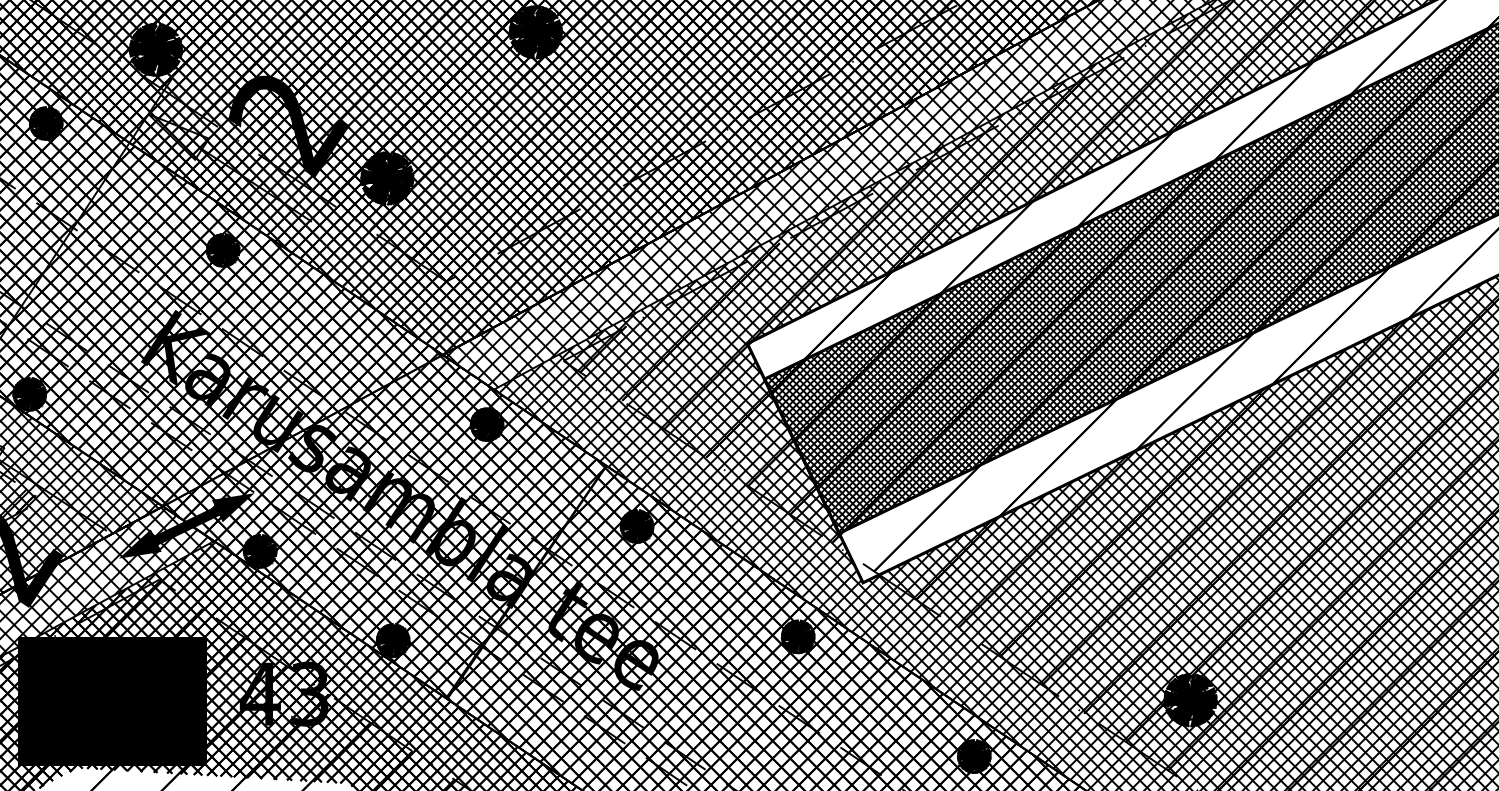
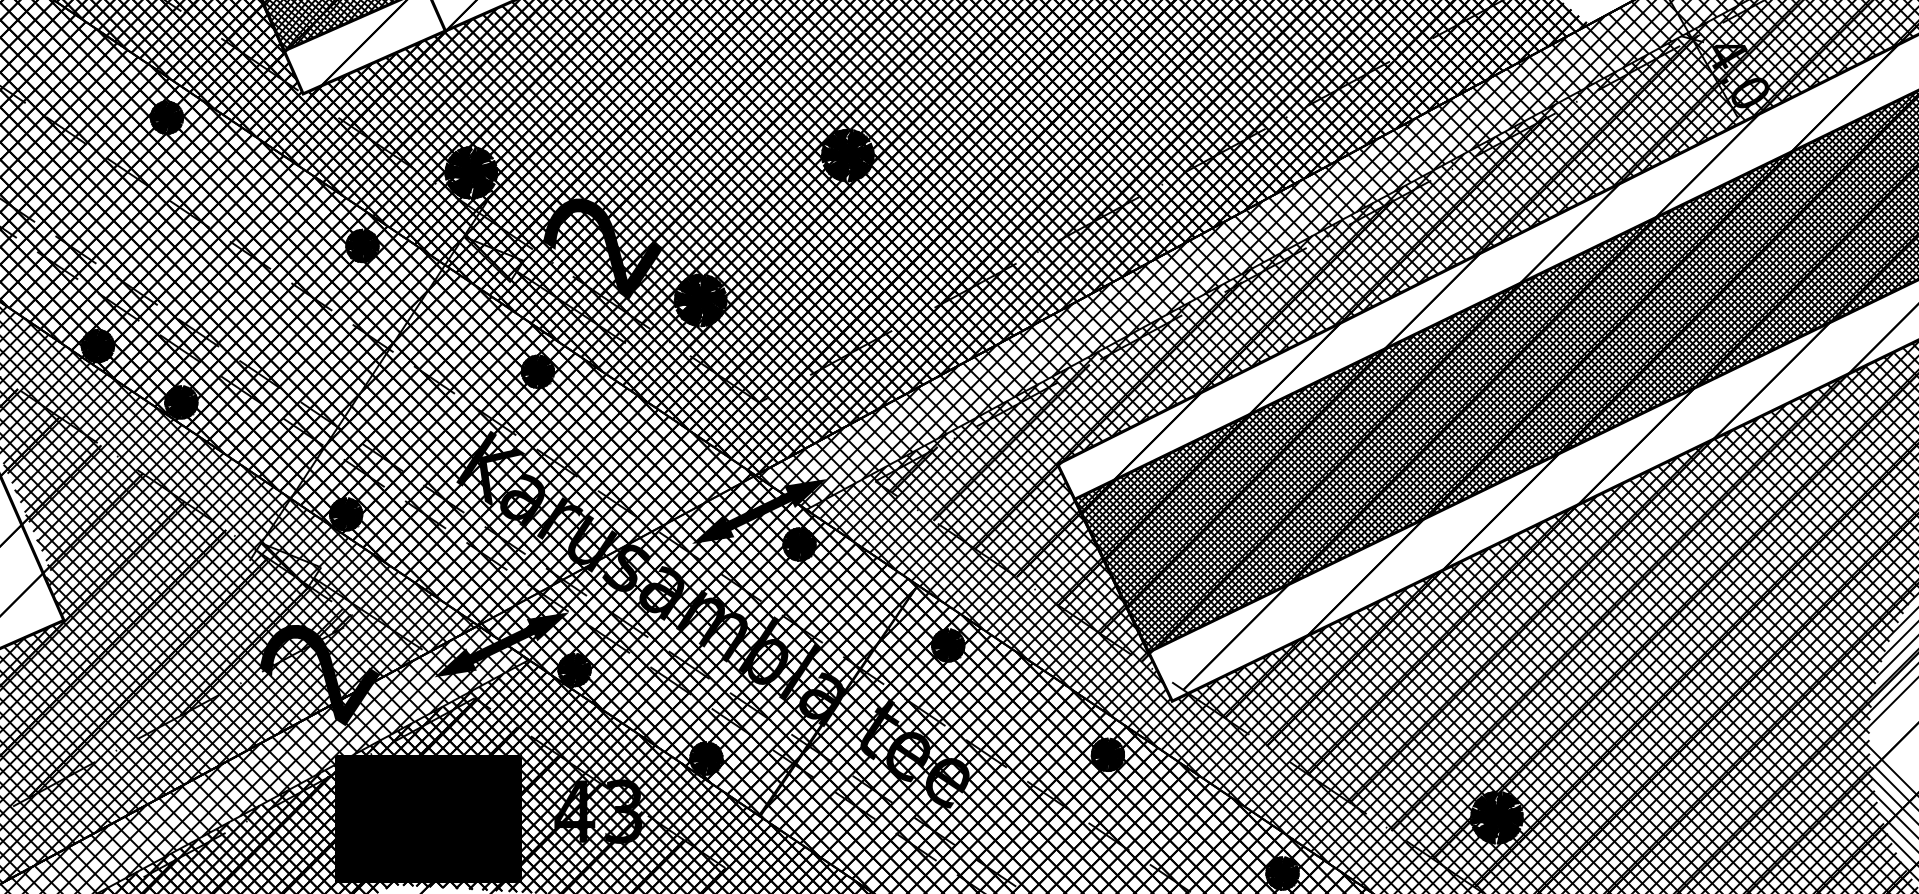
fill: (446, 391) -> (759, 511), added

